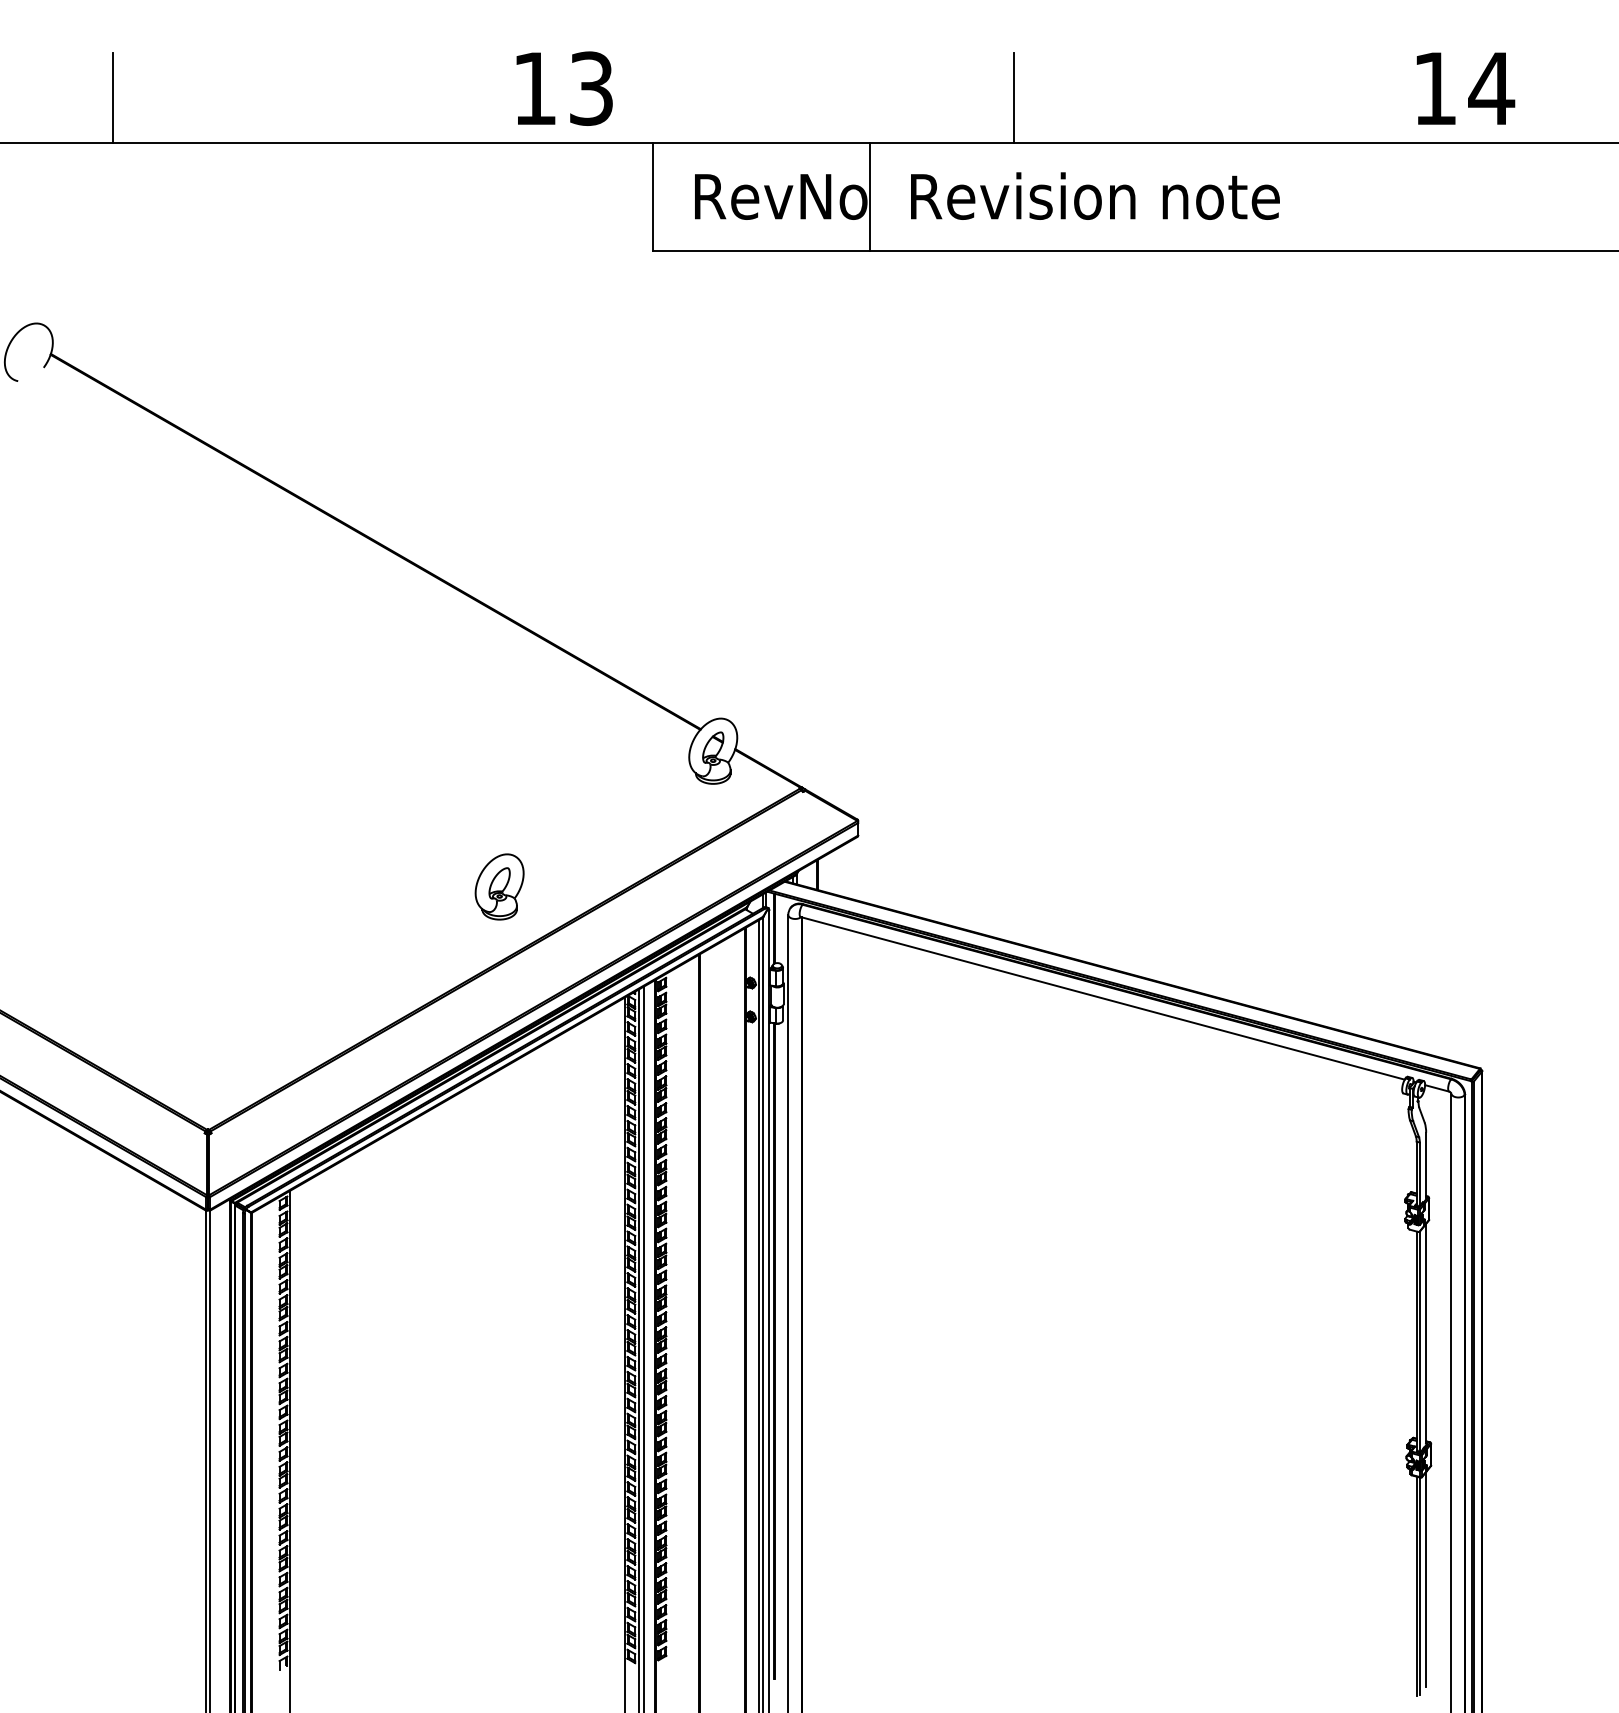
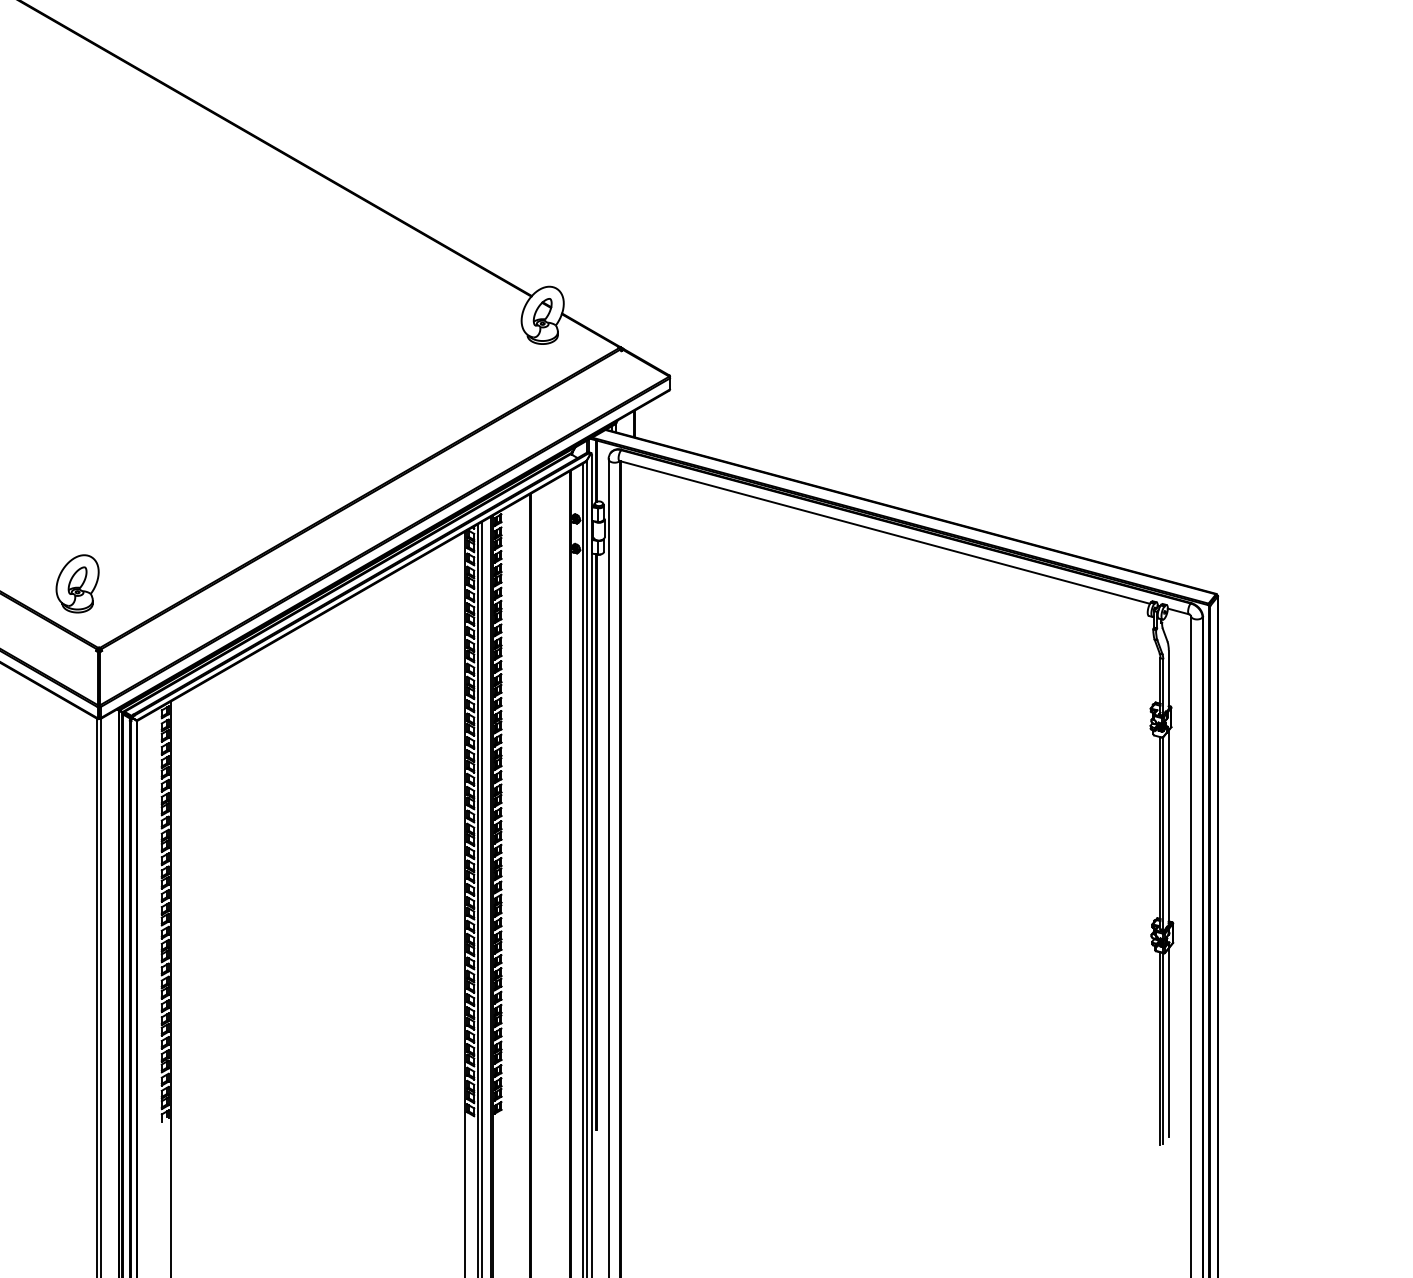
part: (499, 886) -> (77, 583), moved

